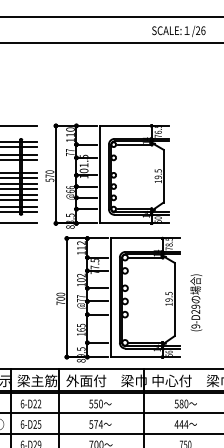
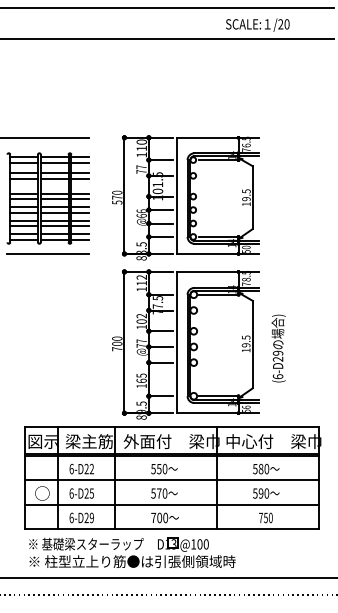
text: (202, 30) -> (286, 24), /26 -> /20
part: (107, 176) -> (185, 197), moved
text: (196, 326) -> (278, 376), (9-D29 -> (6-D29
text: (100, 424) -> (164, 493), 574 -> 570
text: (181, 424) -> (260, 493), 444 -> 590

